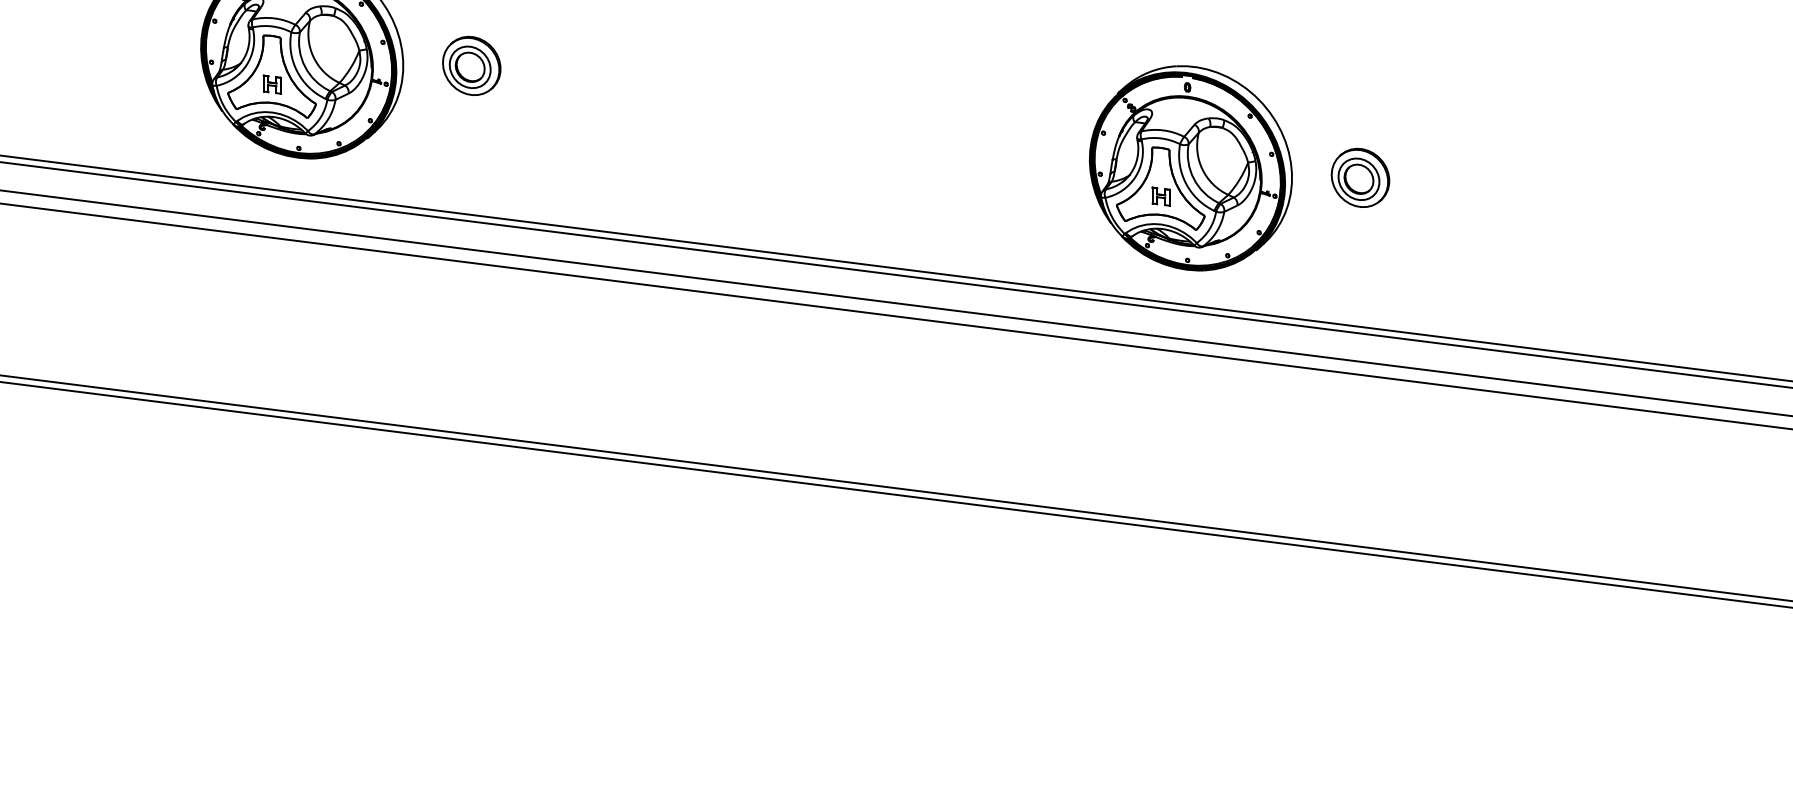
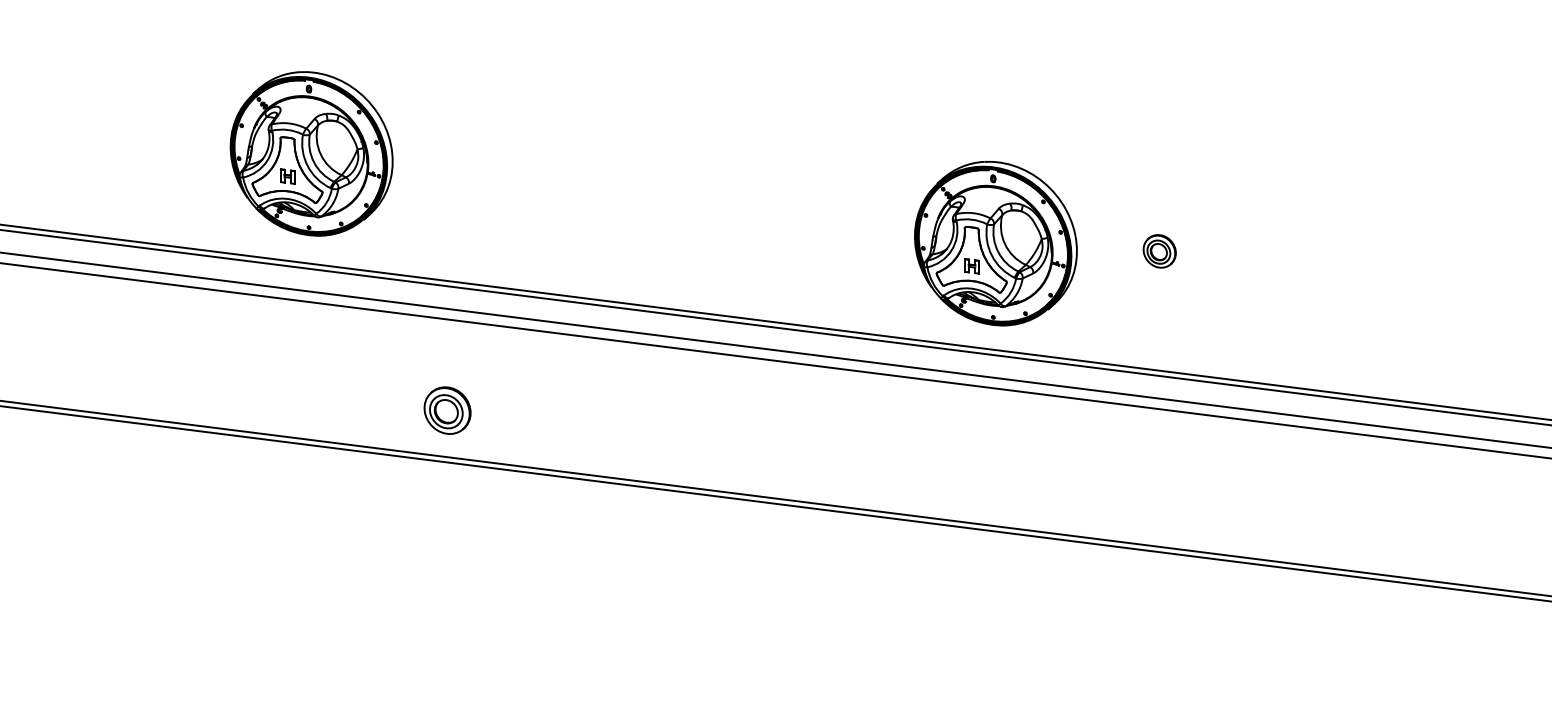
part: (471, 65) -> (447, 410), moved
part: (1190, 168) -> (995, 243), moved
part: (1360, 178) -> (1159, 251), size x0.7

